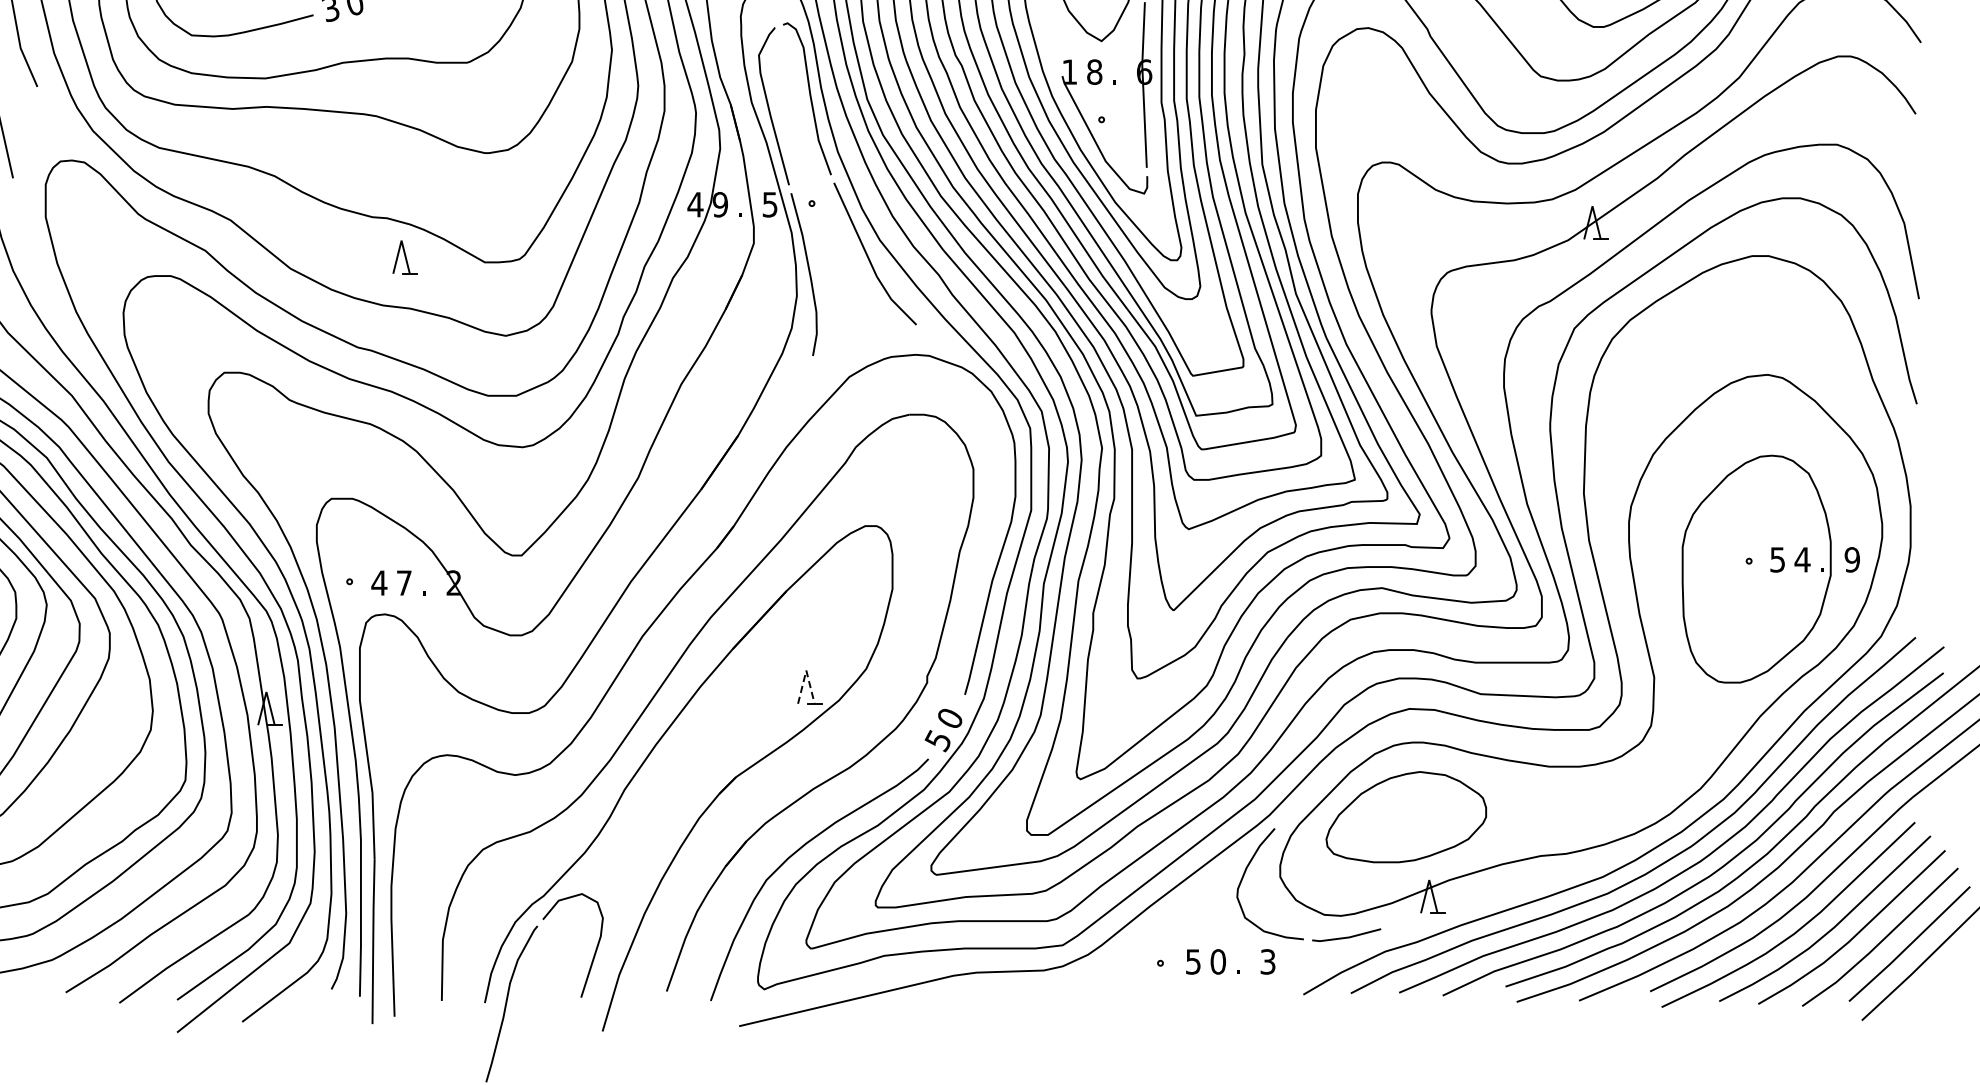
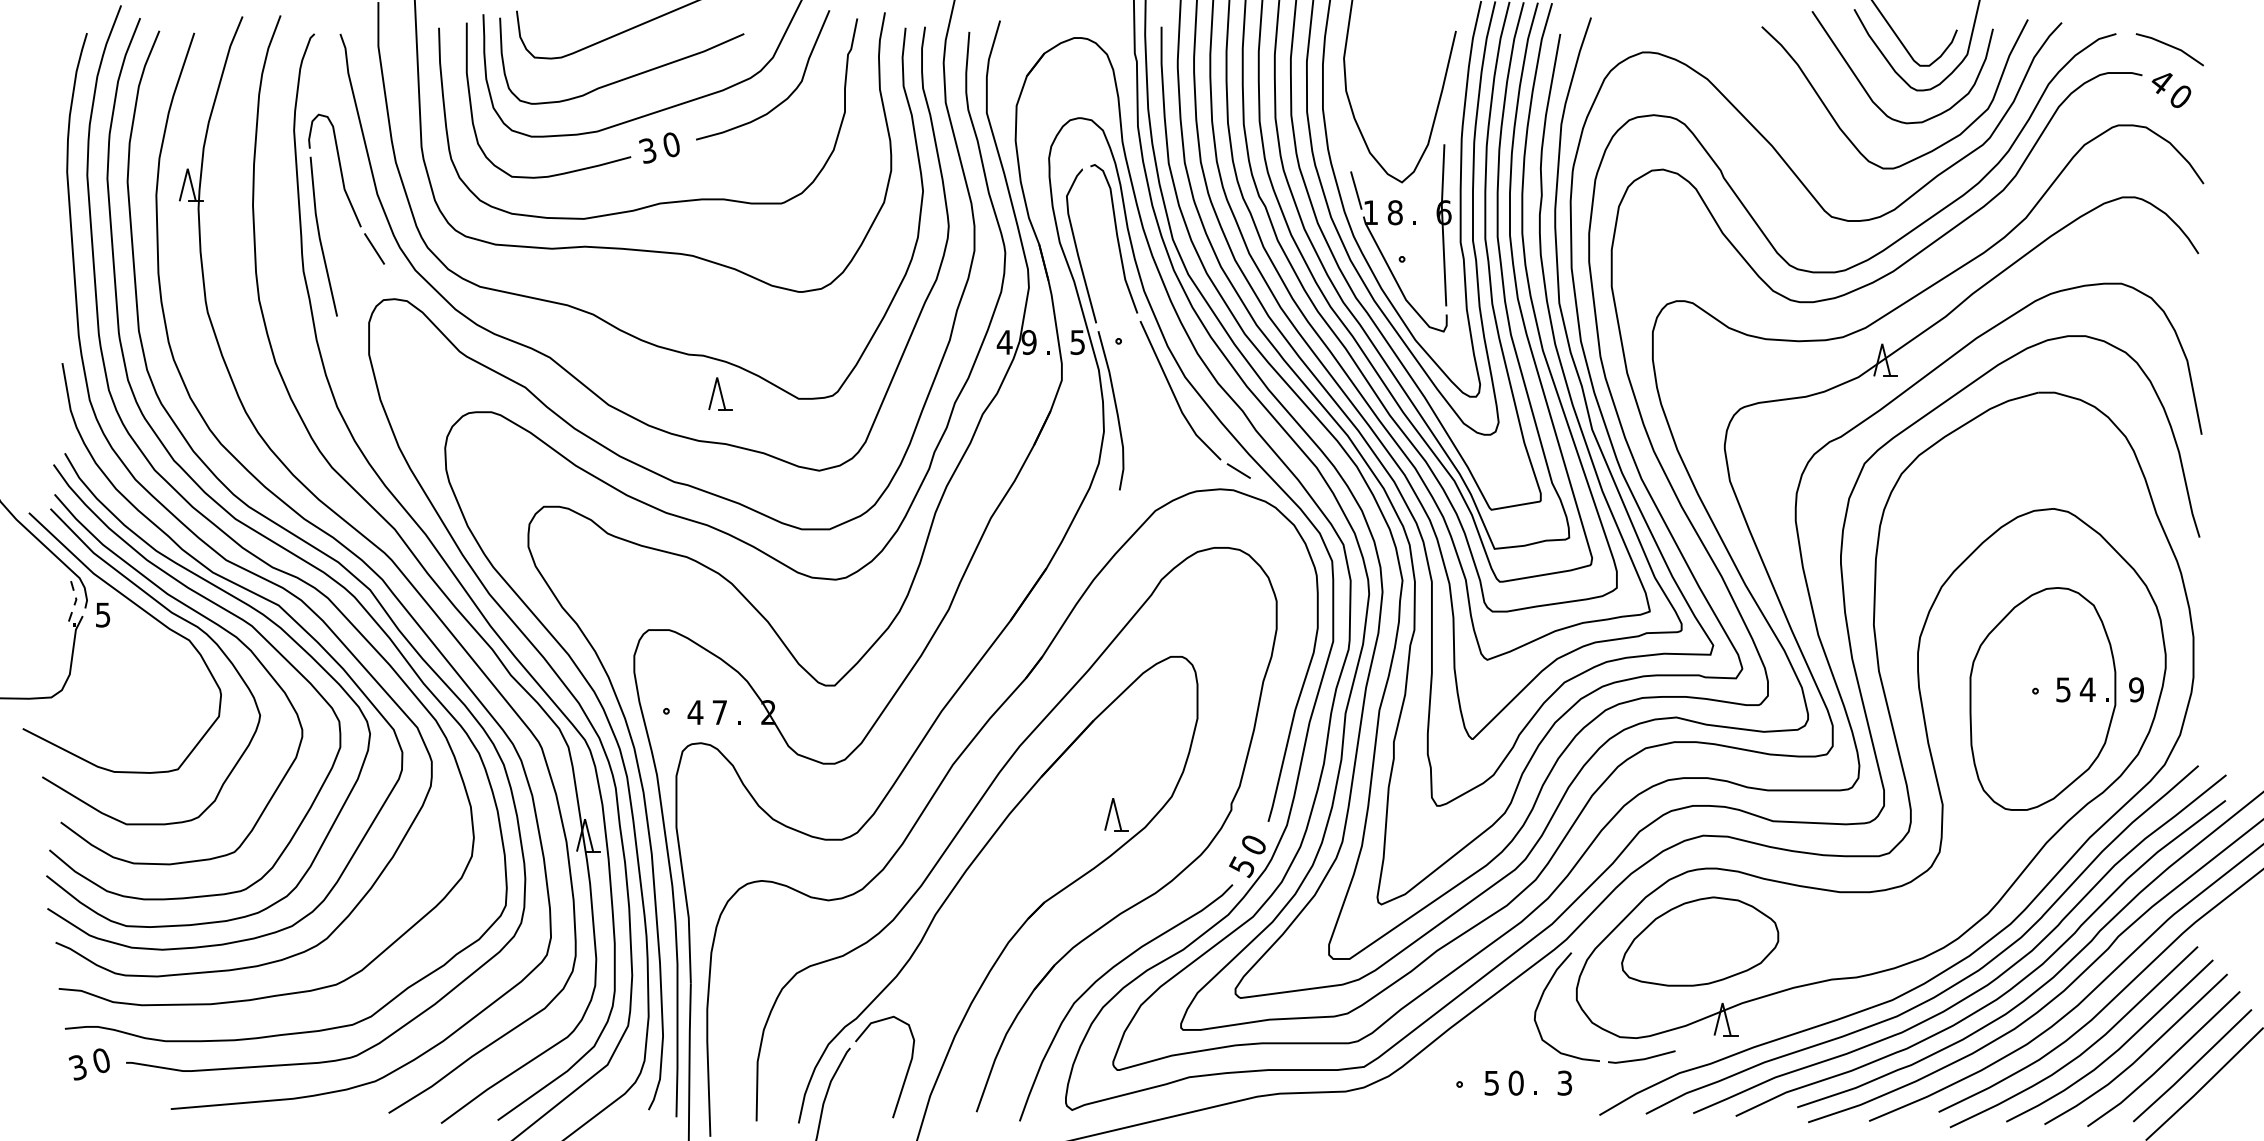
line: (1055, 49) -> (1356, 190), added
line: (51, 108) -> (374, 248), added
line: (934, 335) -> (1238, 470), added
line: (806, 670) -> (1113, 798), dashed -> solid

